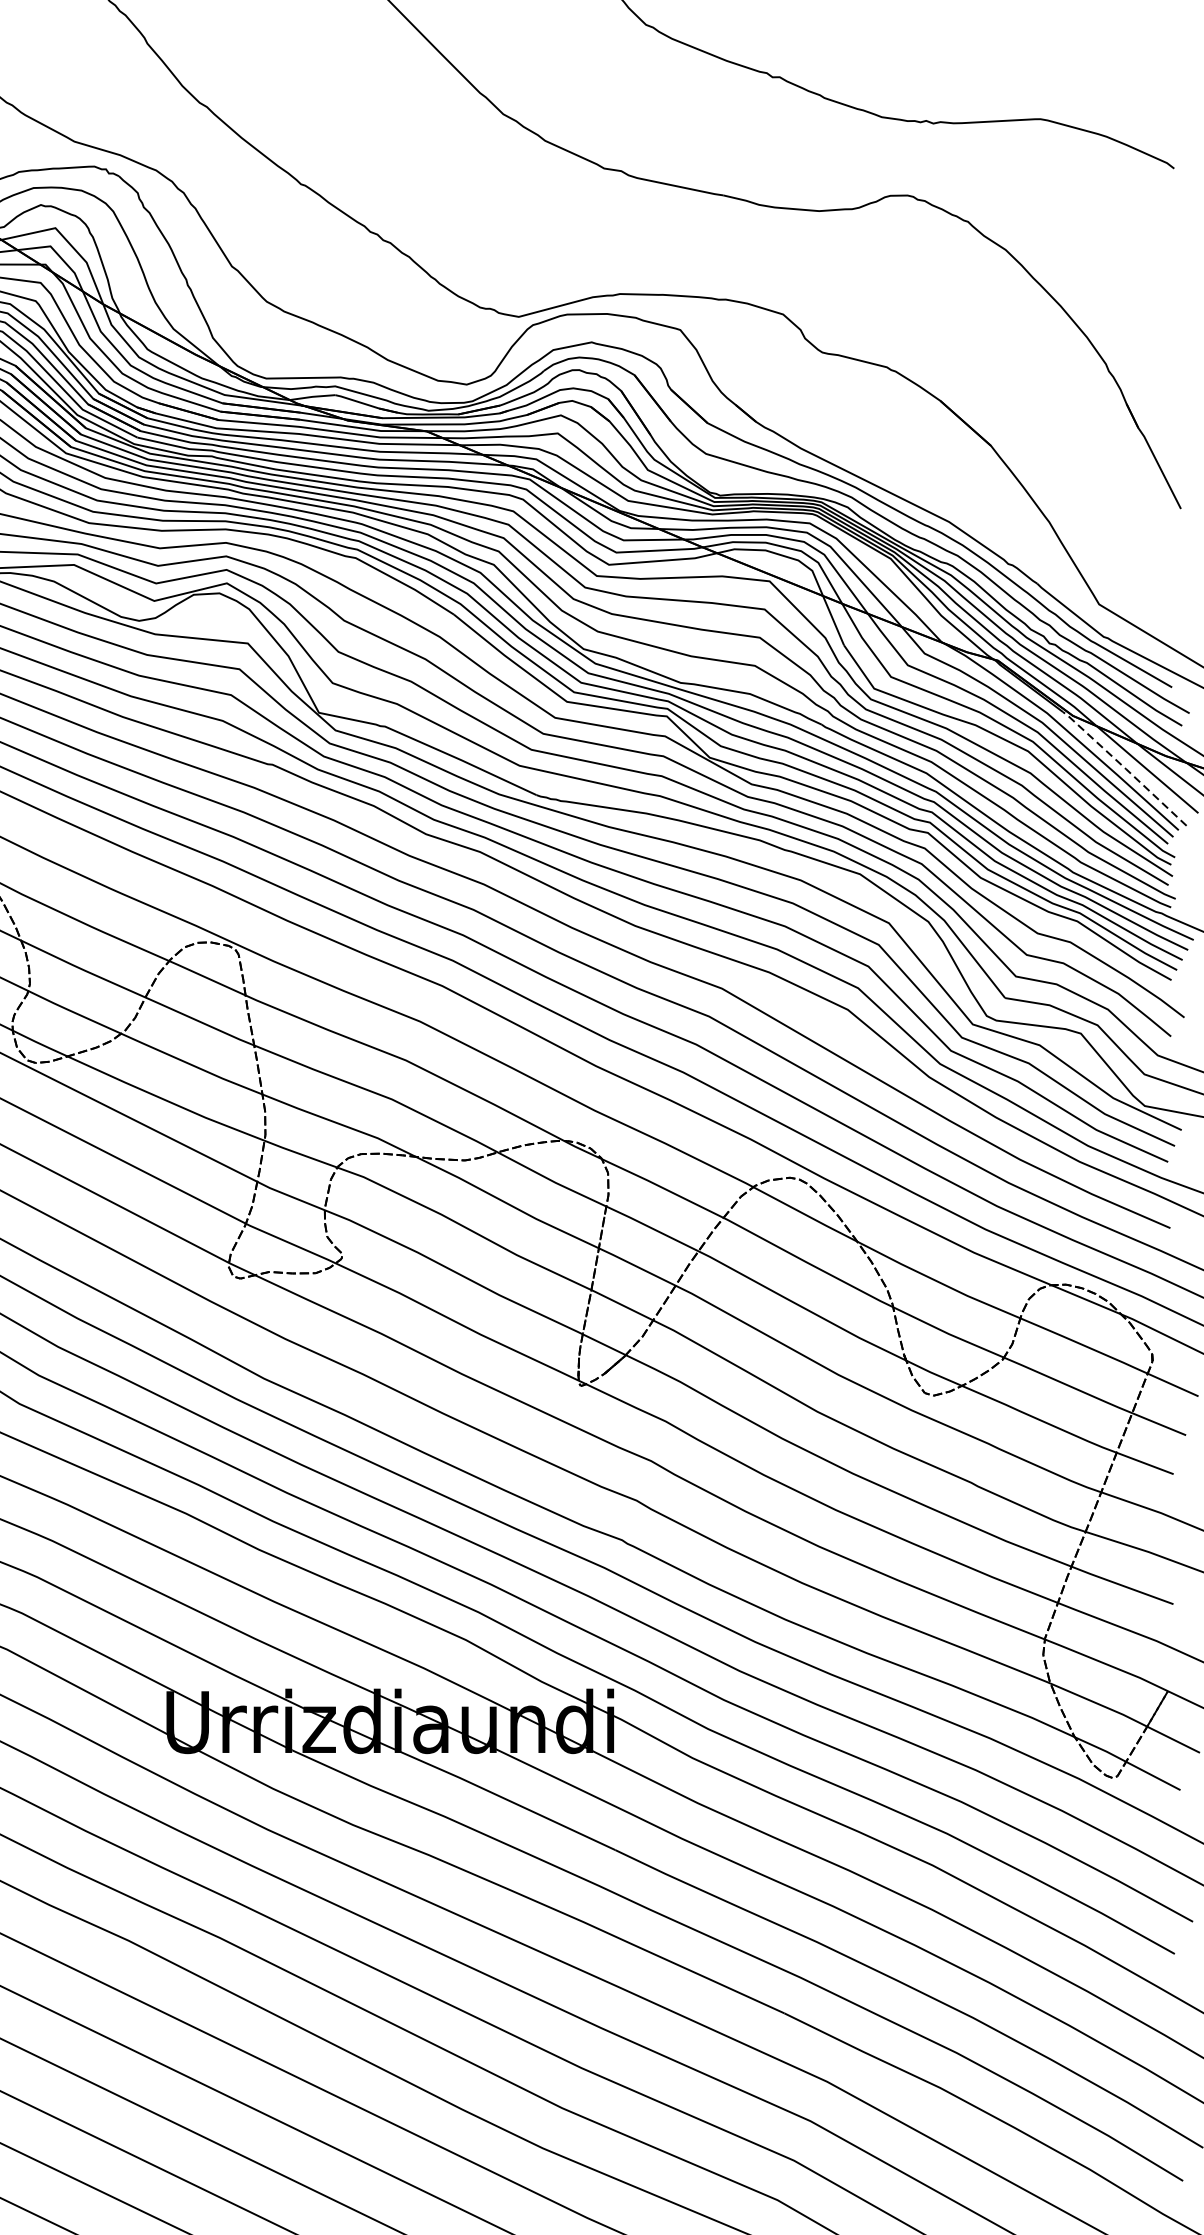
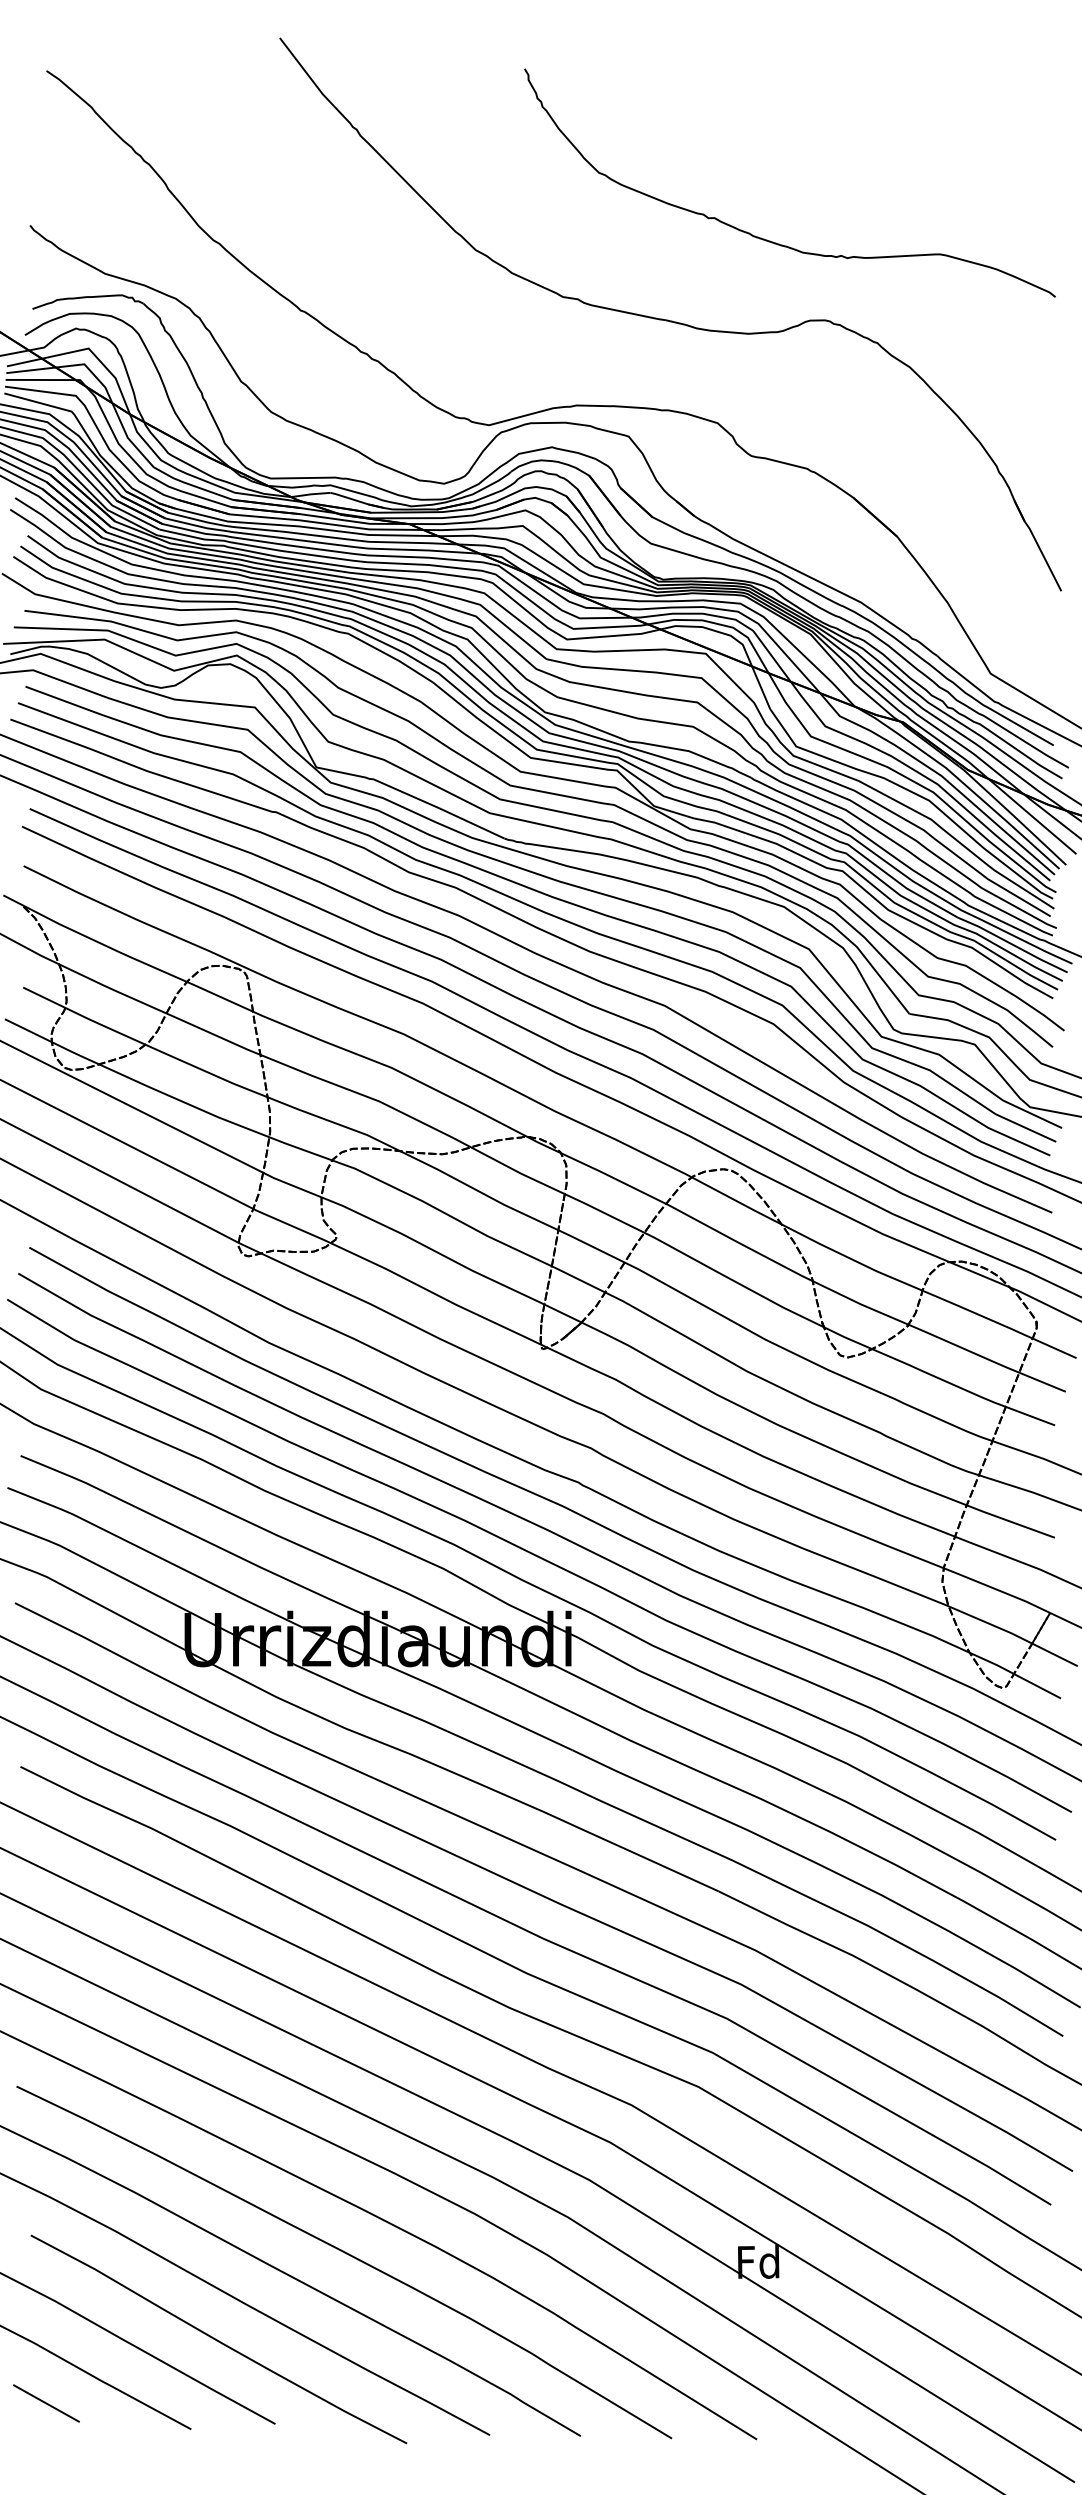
line: (1124, 767) -> (1012, 814), dashed -> solid

